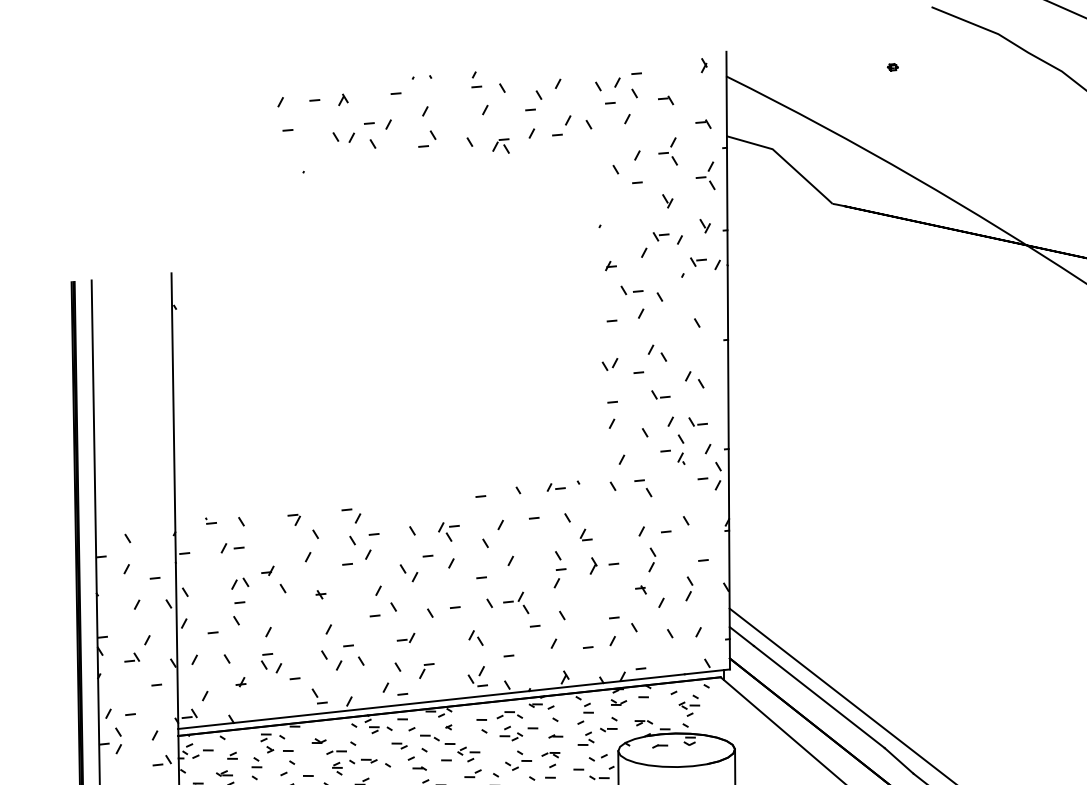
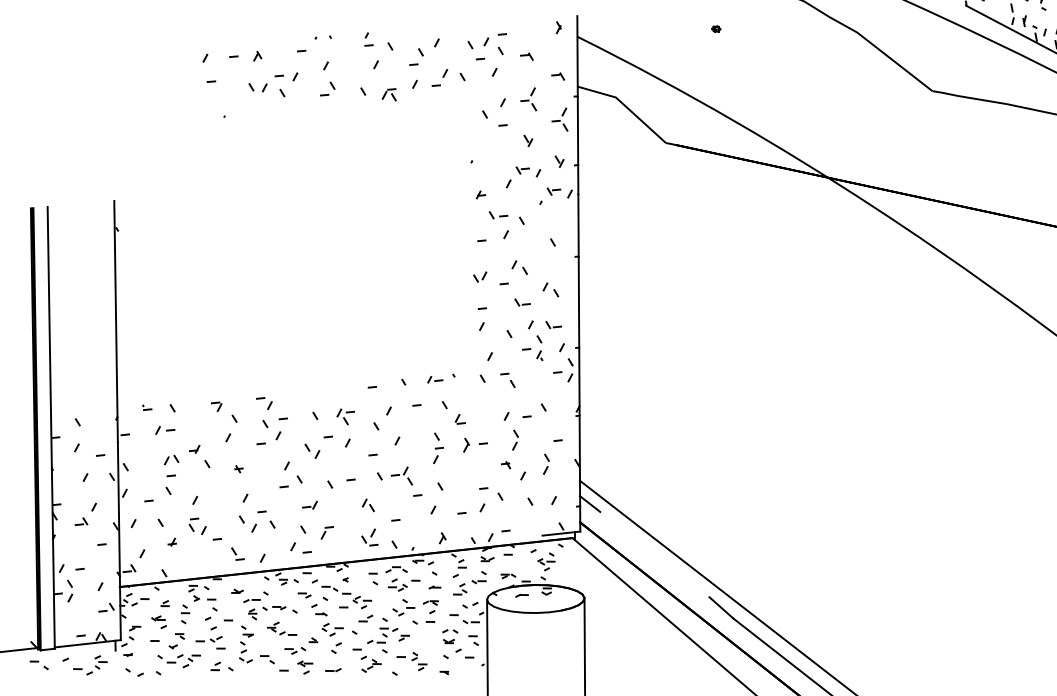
line: (818, 696) -> (654, 554), removed
line: (430, 701) -> (330, 558), removed

